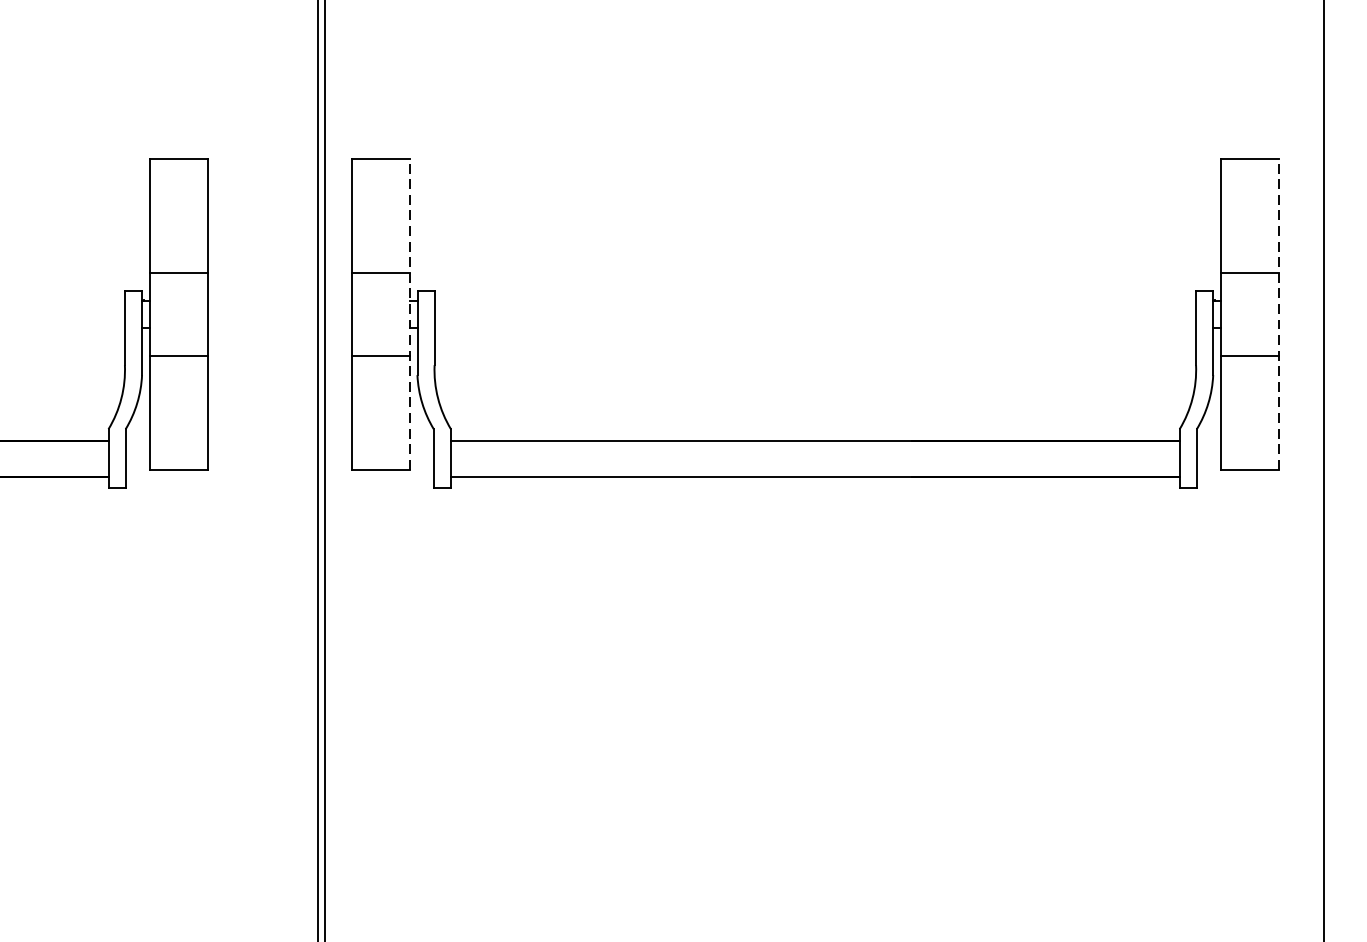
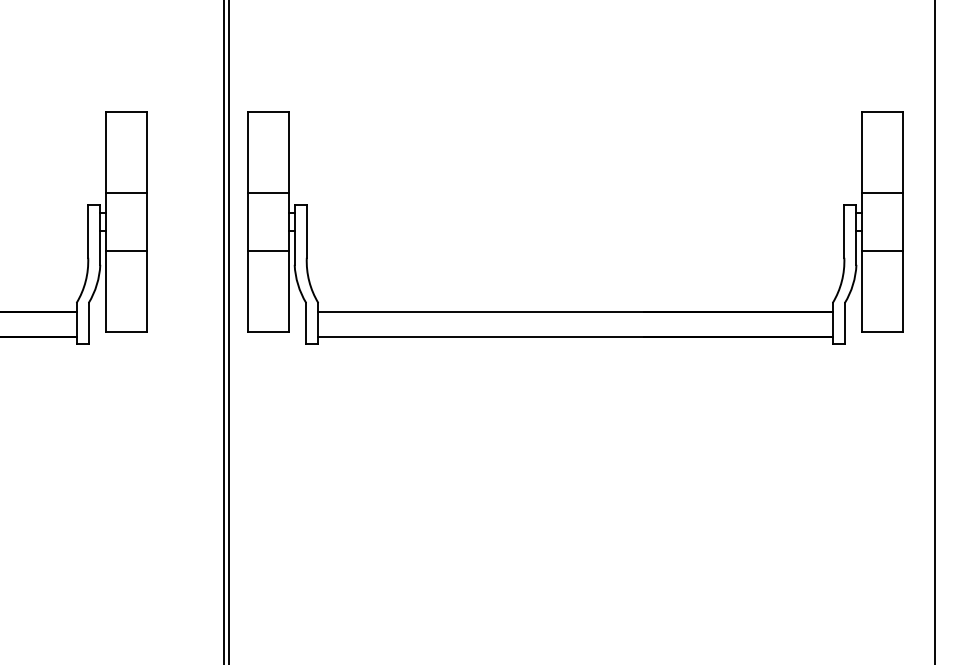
line: (410, 315) -> (289, 222), dashed -> solid
line: (1278, 315) -> (902, 222), dashed -> solid

